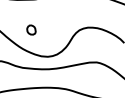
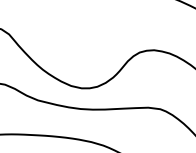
part: (31, 29) -> (61, 39), removed

